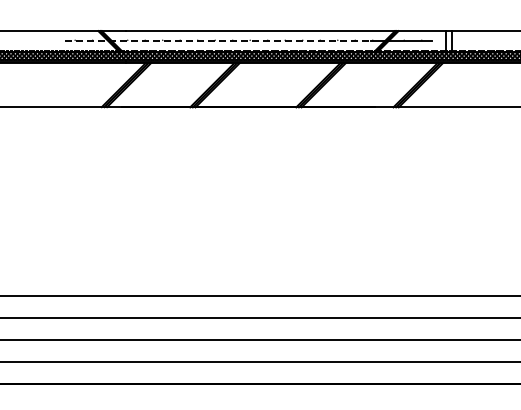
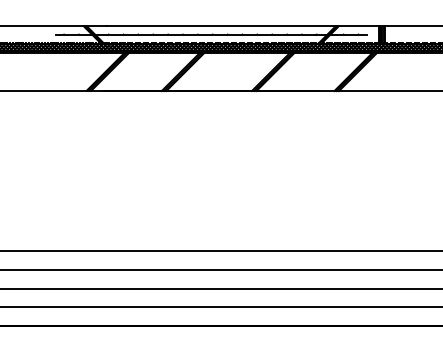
line: (218, 41) -> (185, 35), dashed -> solid
hatch: (448, 41) -> (381, 35), added

